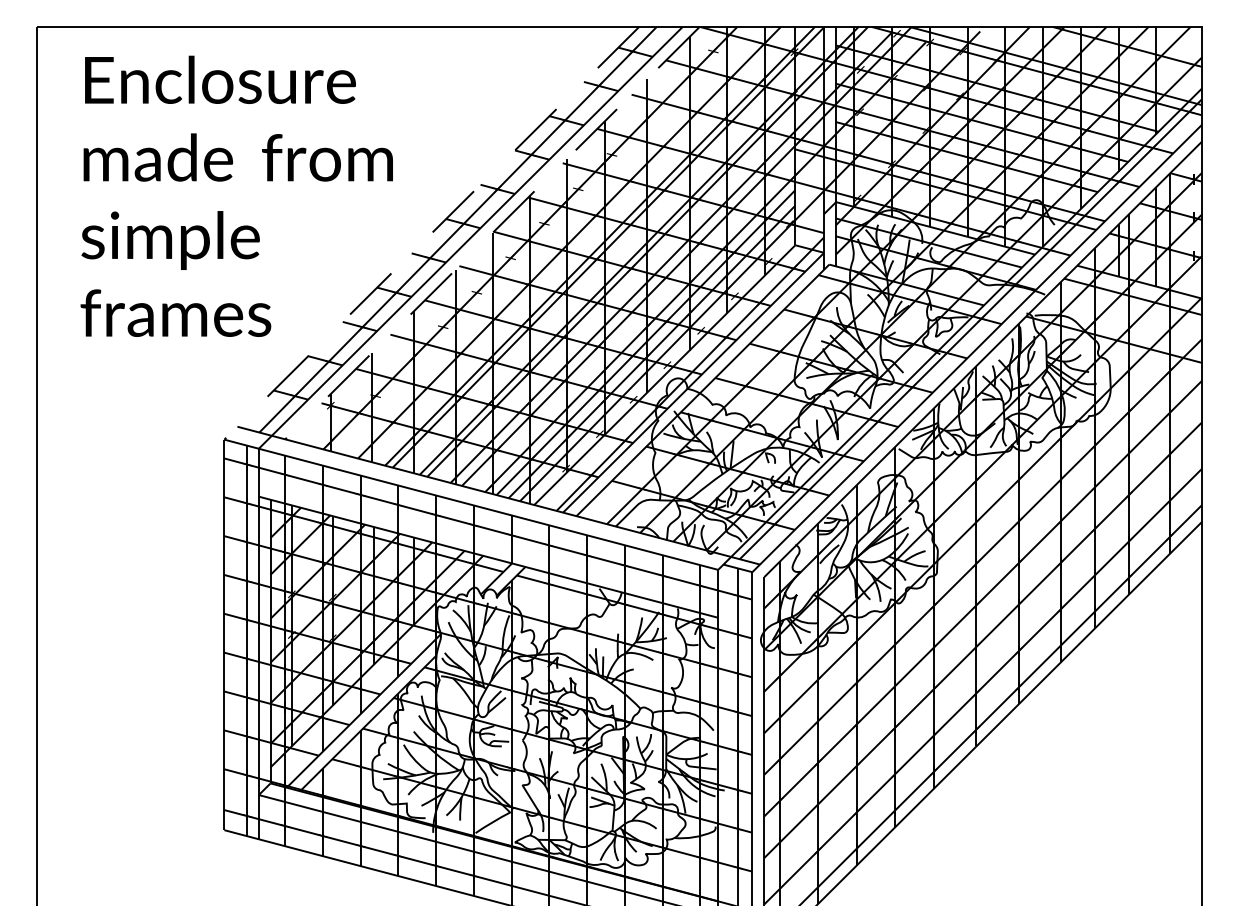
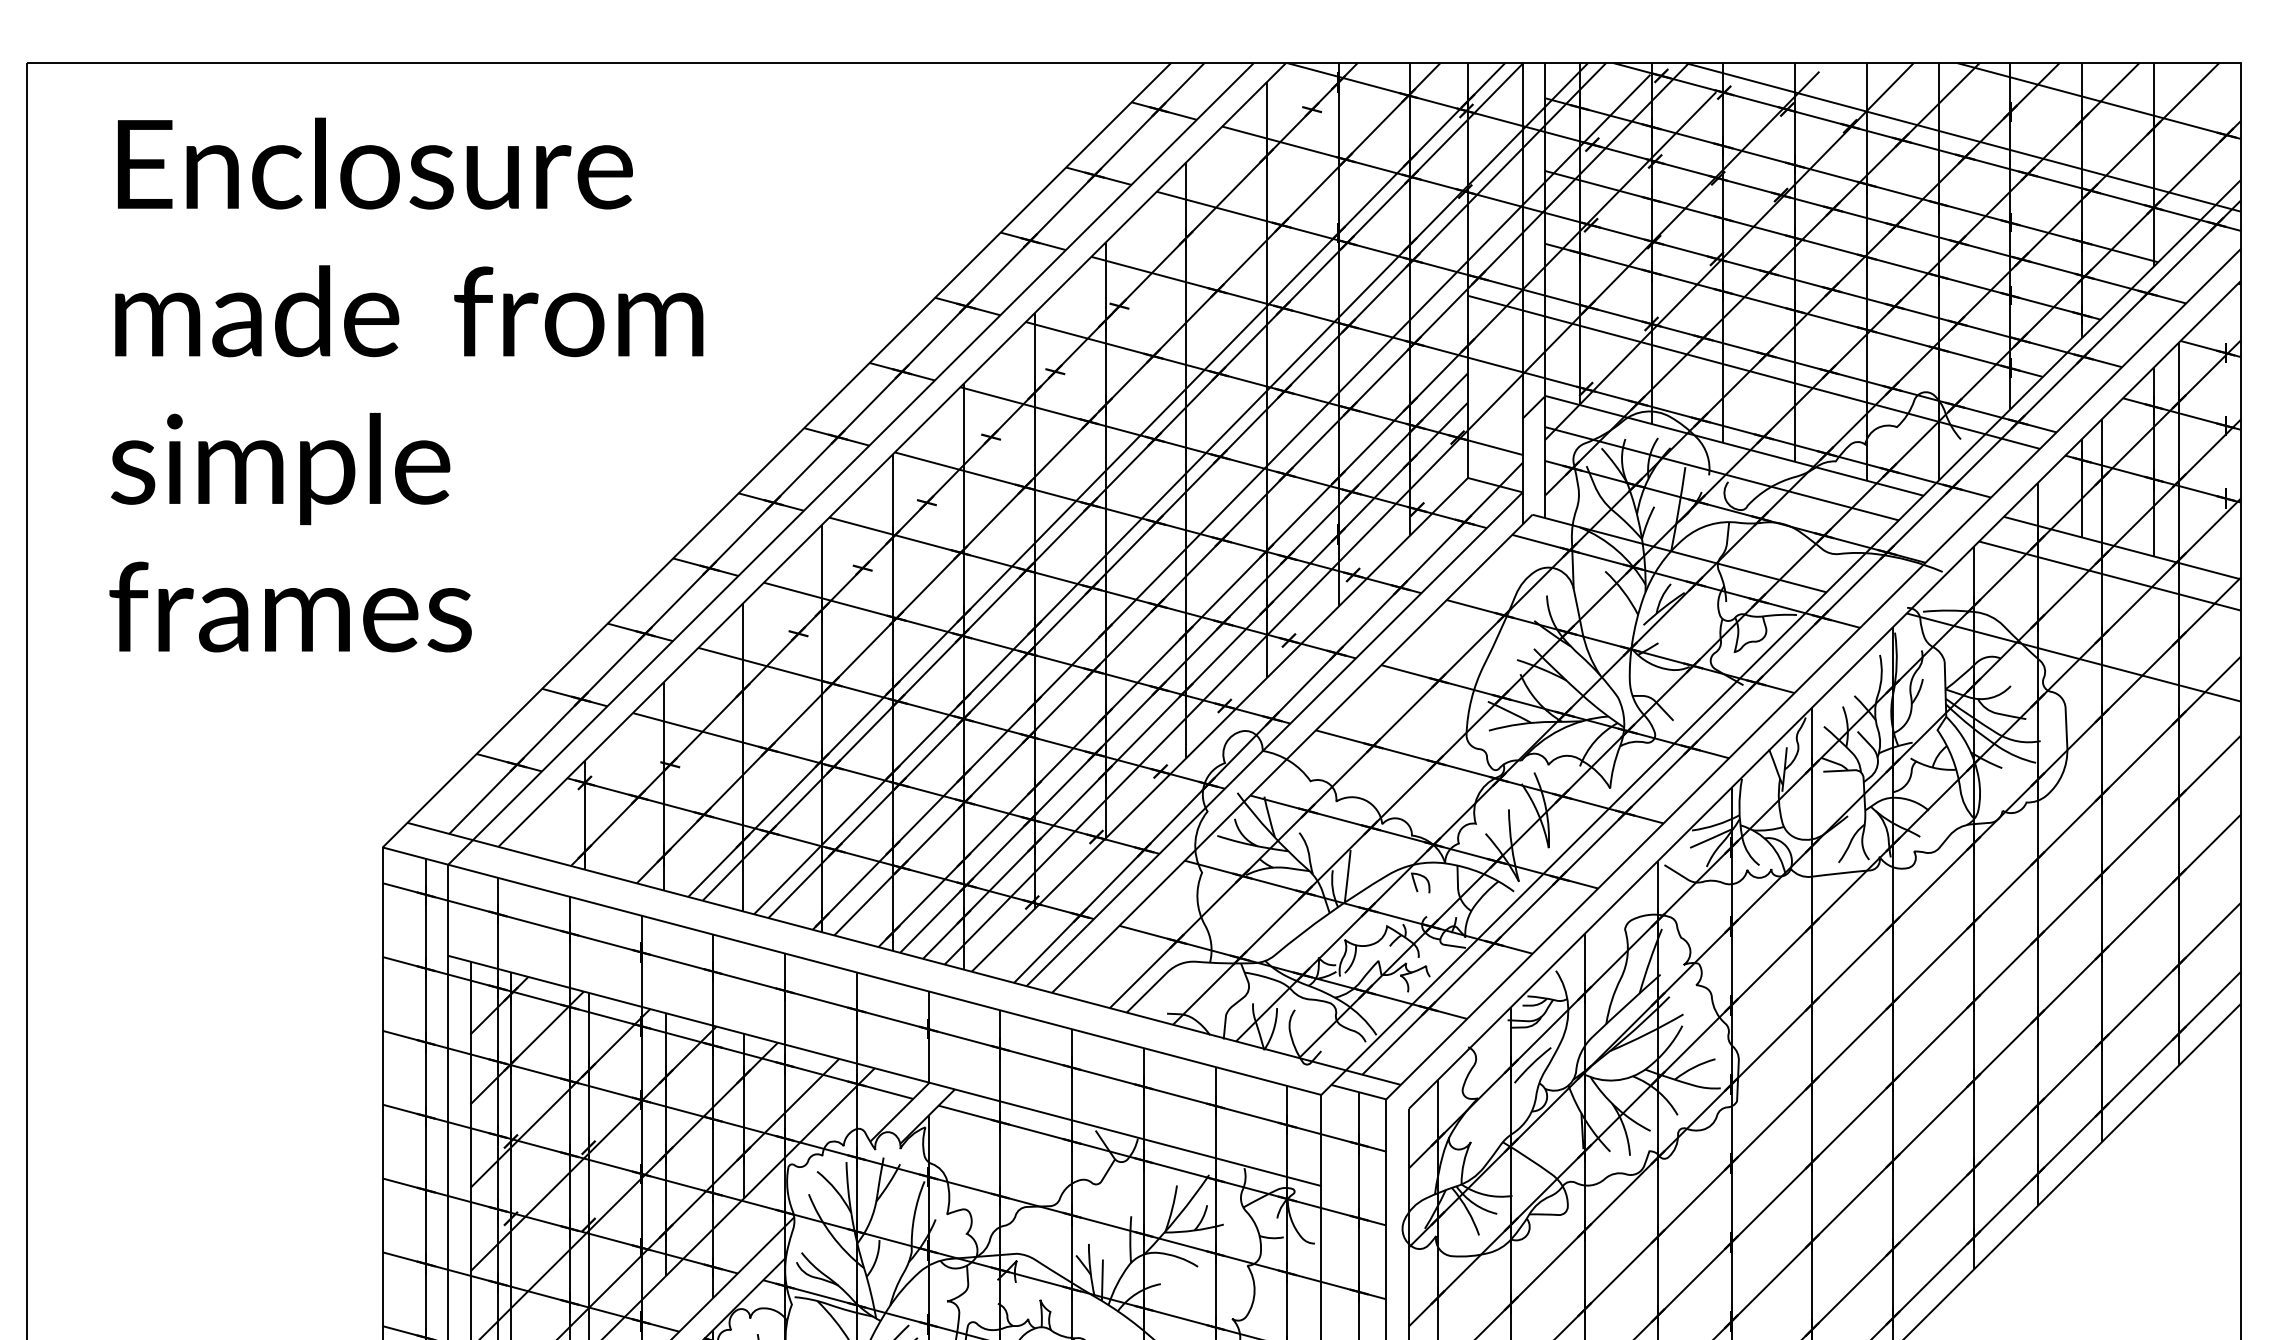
line: (431, 233) -> (776, 455), dashed -> solid
line: (492, 233) -> (892, 455), dashed -> solid

